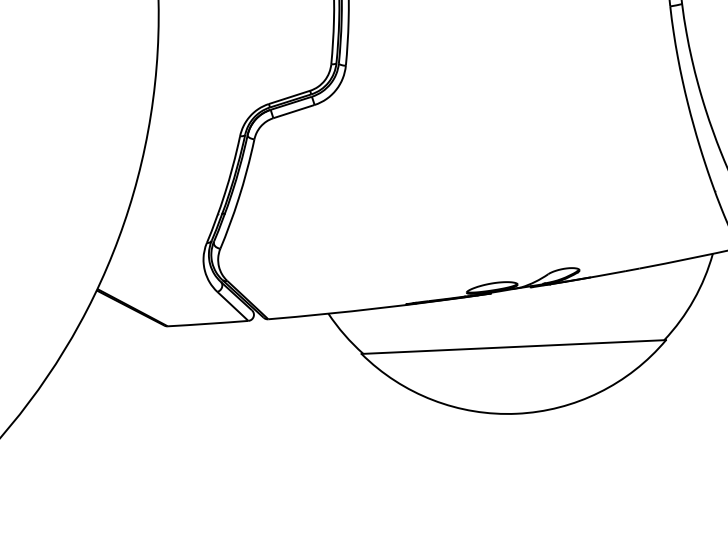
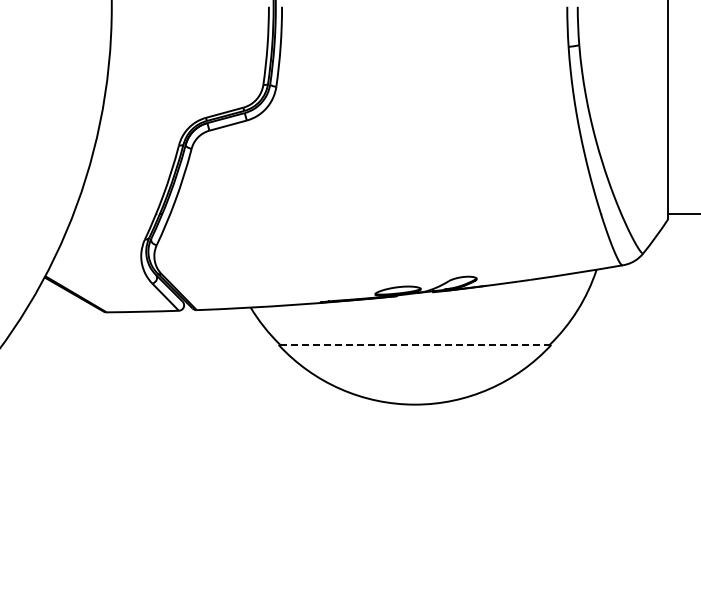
line: (513, 346) -> (414, 344), solid -> dashed

